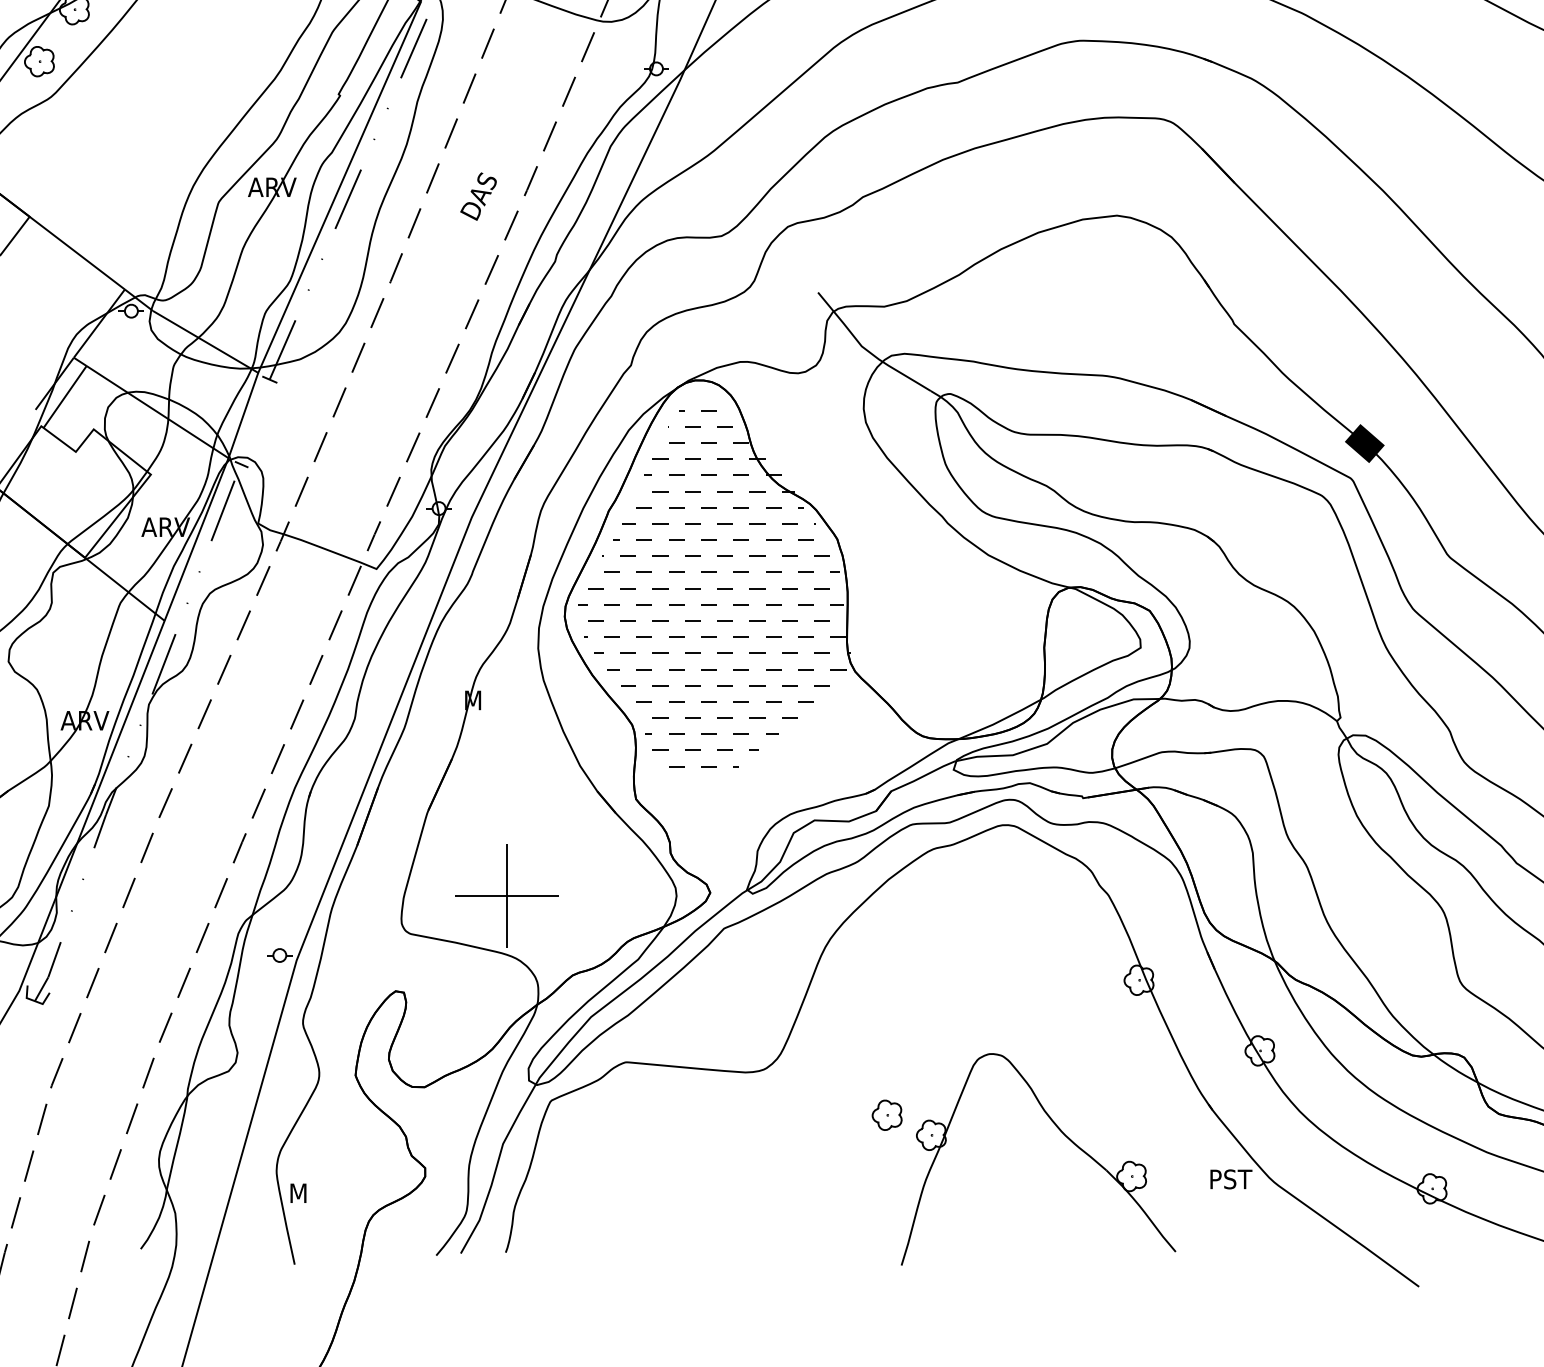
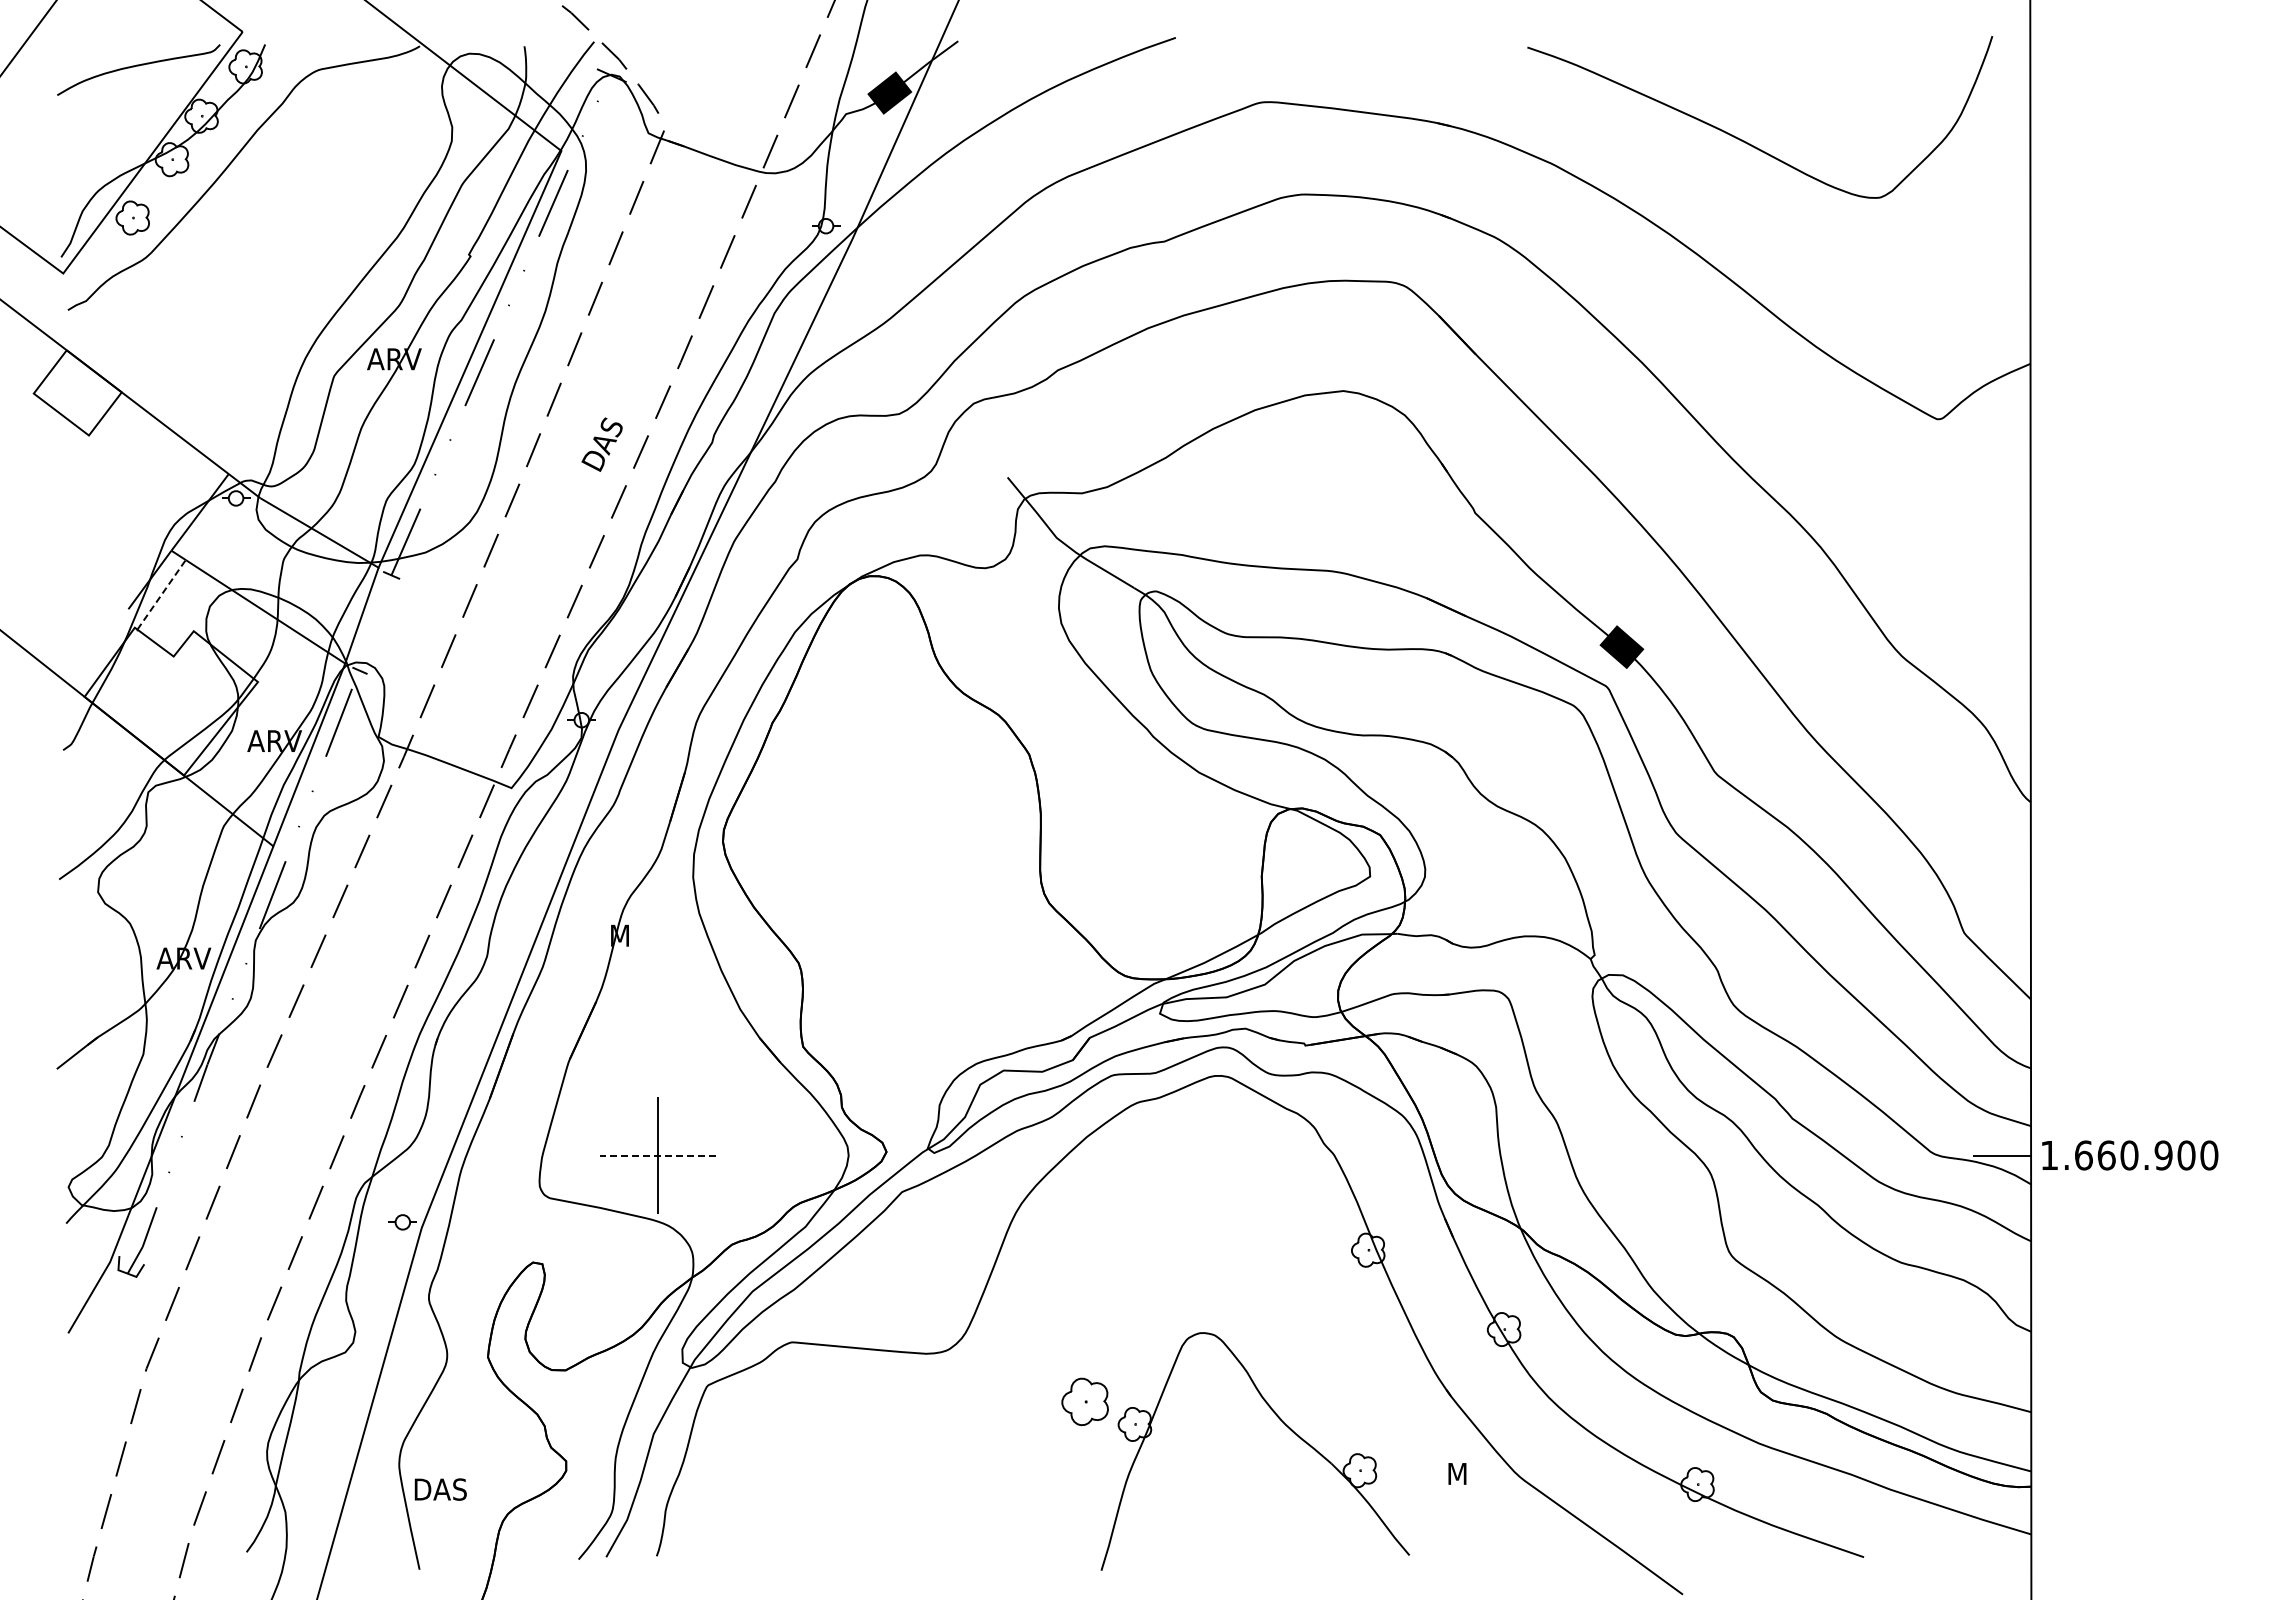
text: (477, 196) -> (601, 444), moved
line: (65, 397) -> (161, 595), solid -> dashed
hatch: (714, 588) -> (891, 810), removed
line: (506, 895) -> (657, 1155), solid -> dashed
part: (887, 1114) -> (1085, 1401), size x1.4
text: (1232, 1179) -> (1473, 1473), PST -> M
text: (314, 1193) -> (441, 1489), M -> DAS

